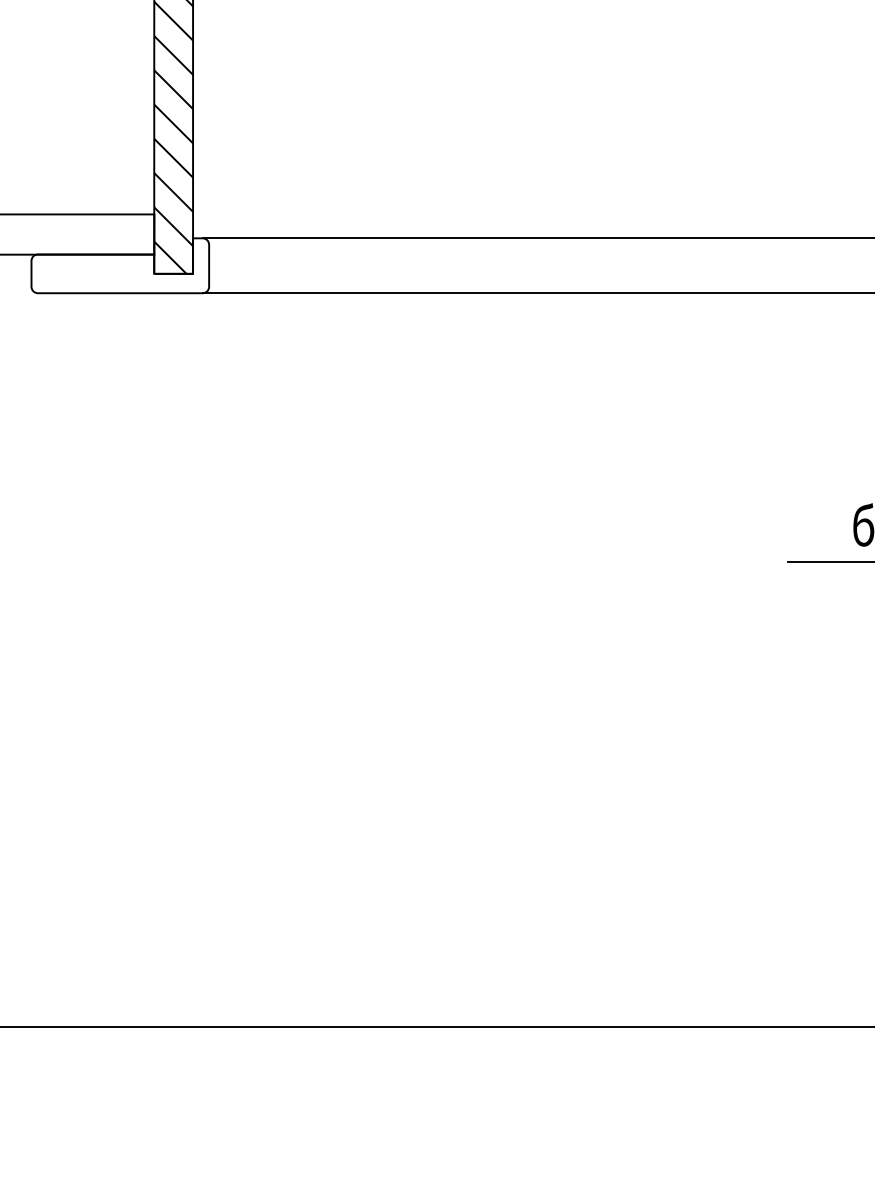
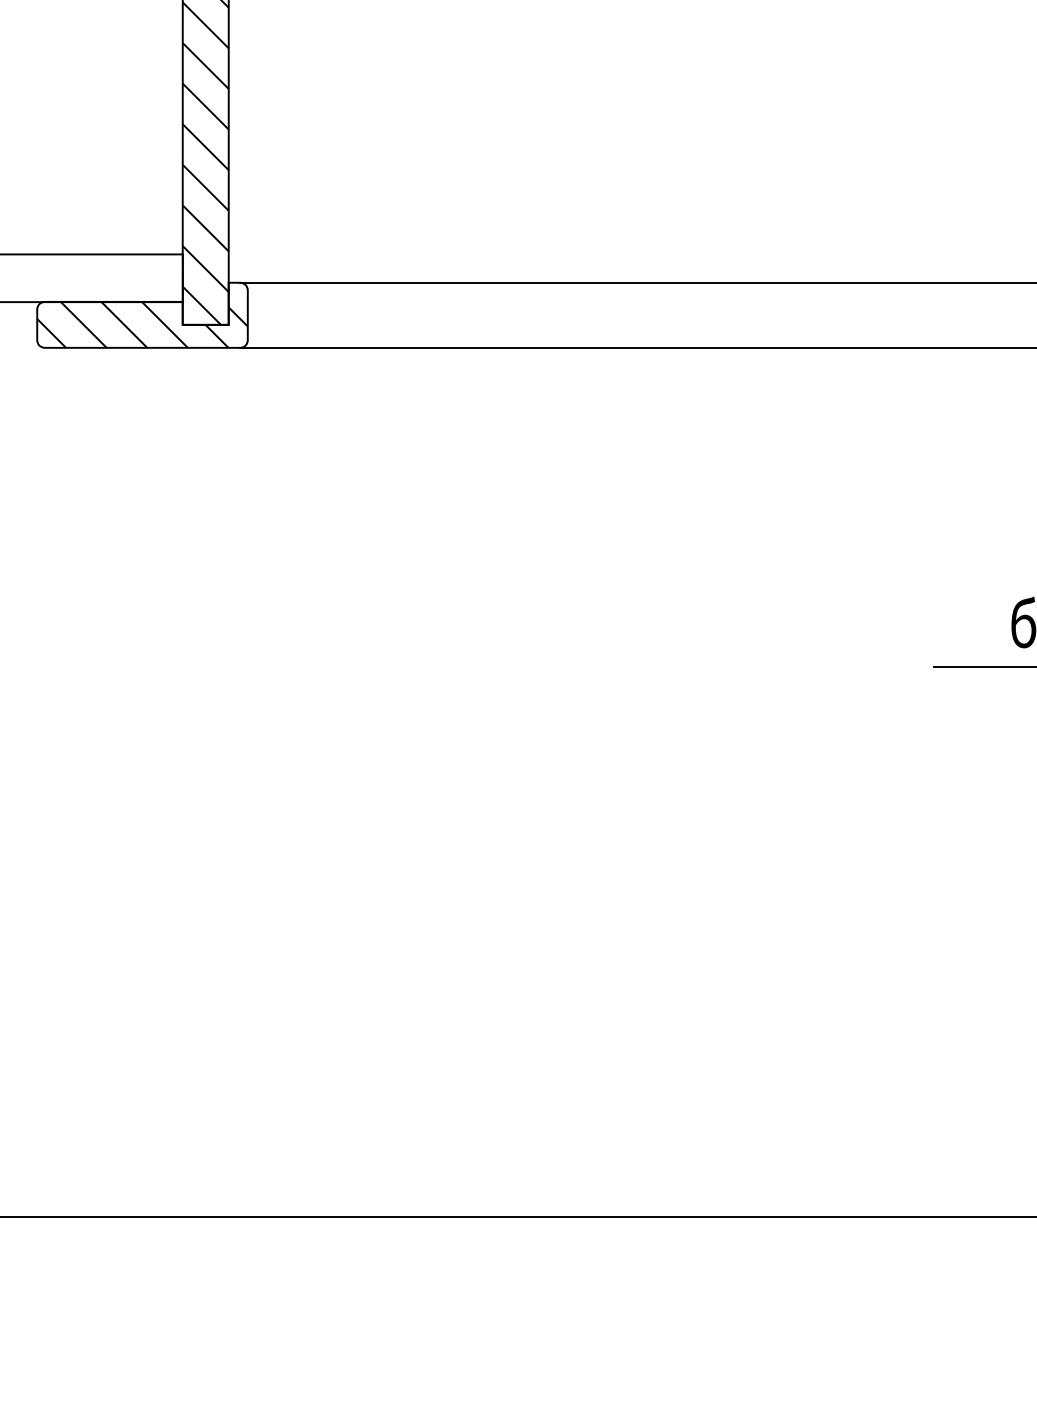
hatch: (120, 273) -> (142, 324), added

